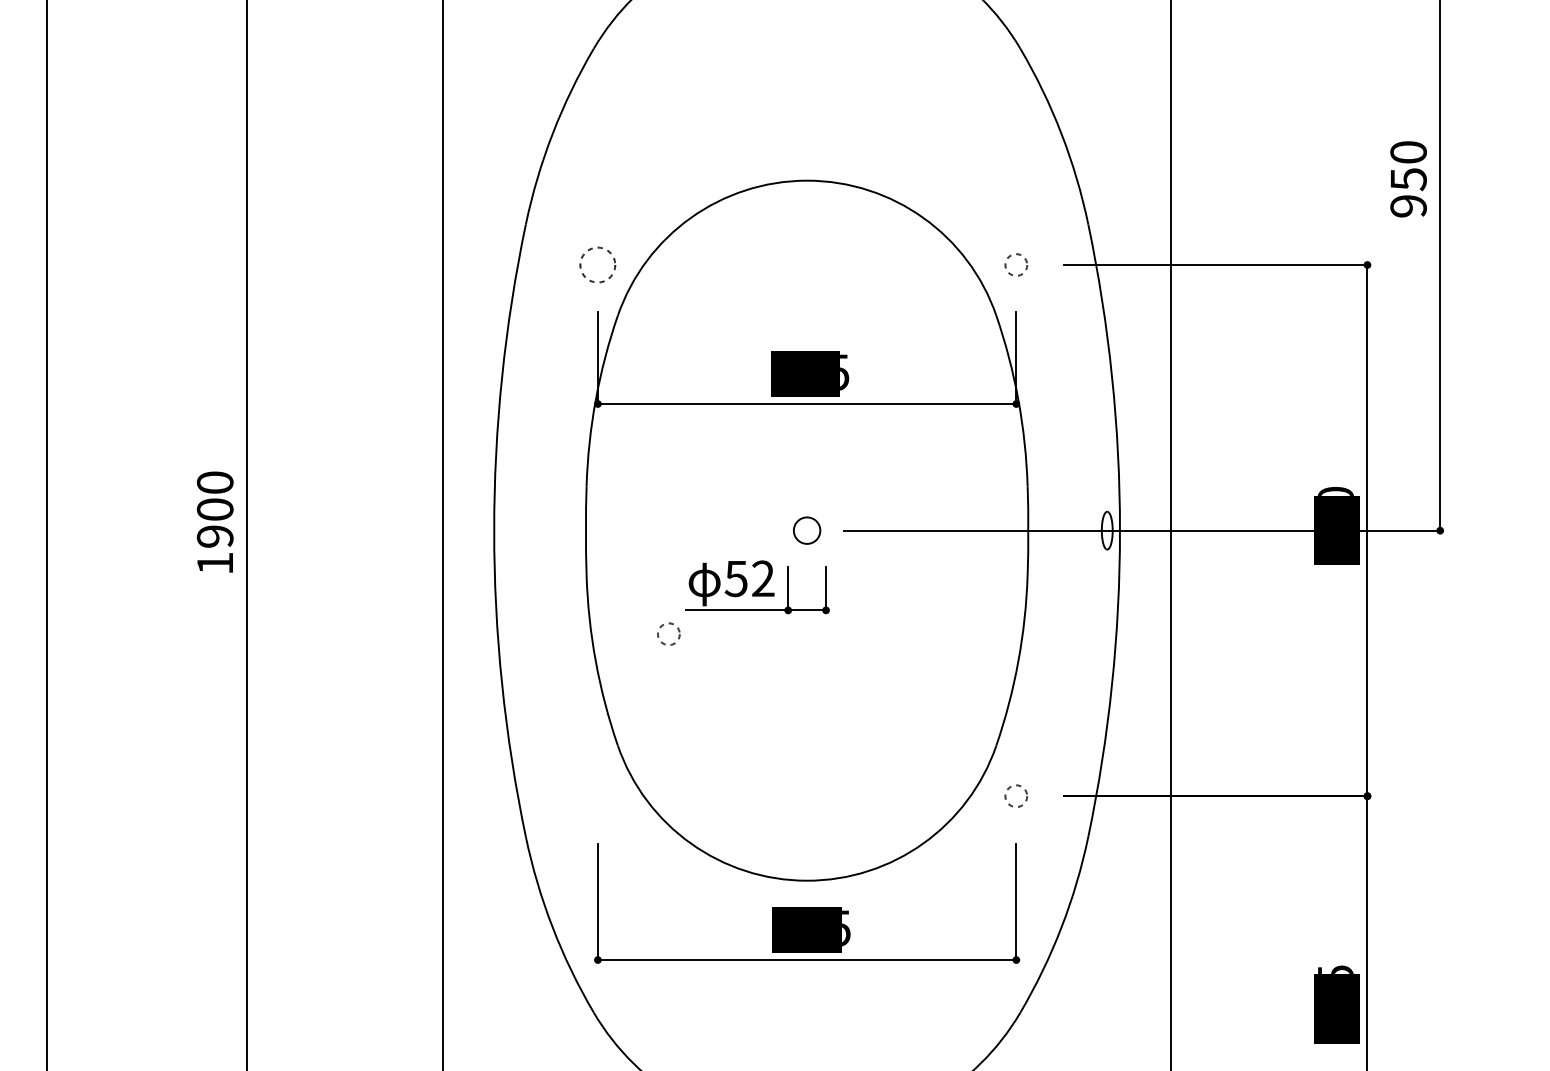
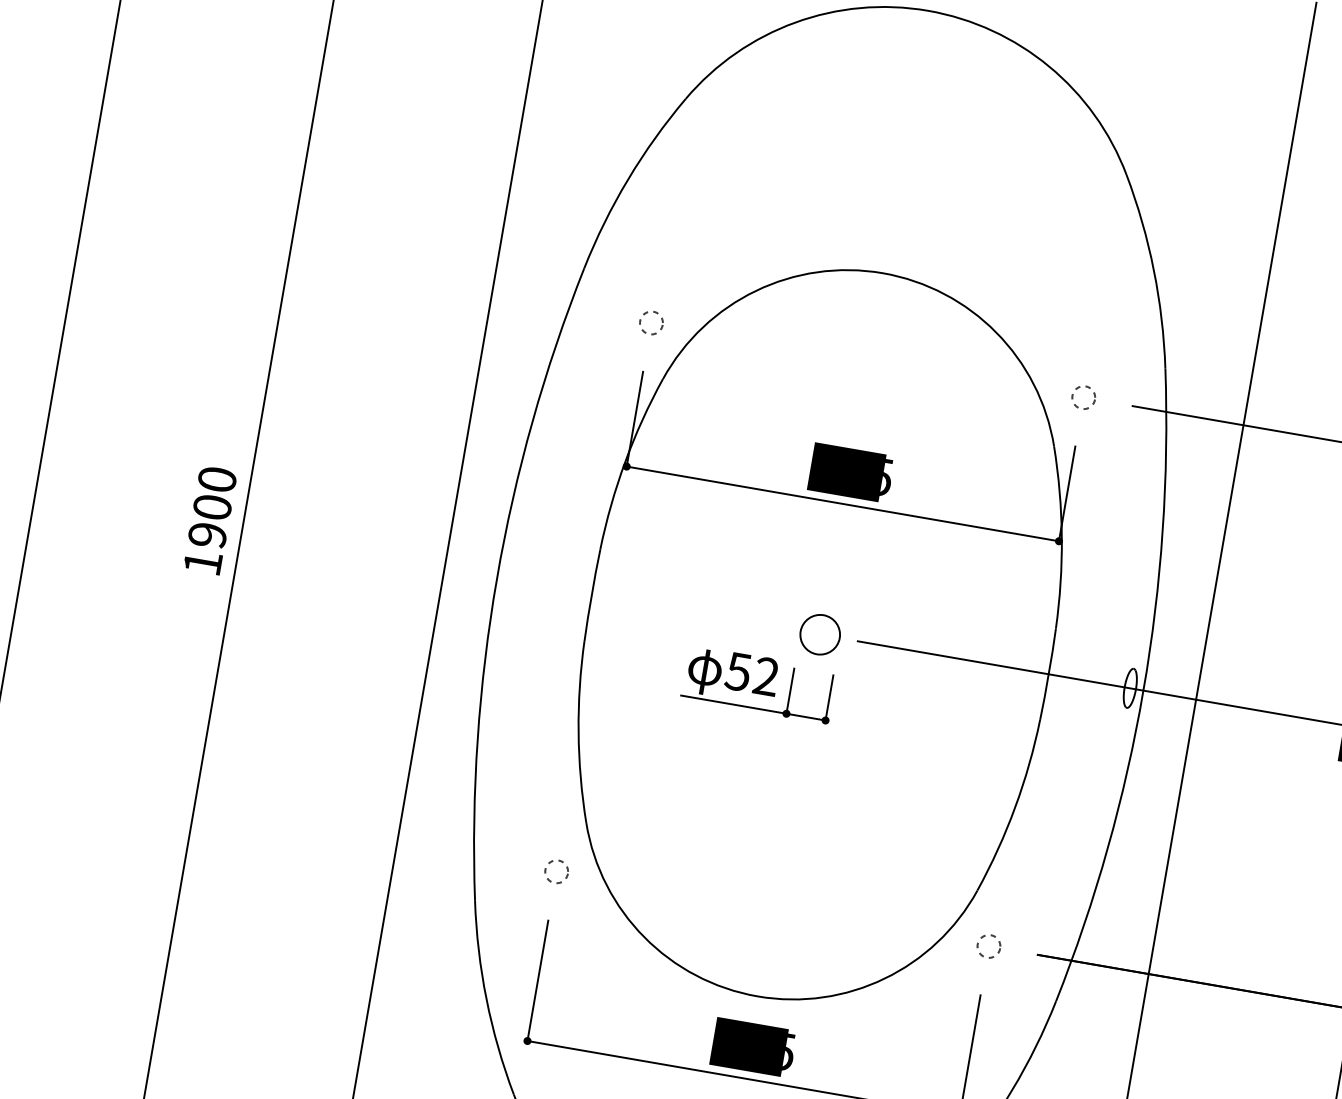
circle: (597, 264) -> (651, 322), size x0.62
circle: (807, 530) -> (820, 634), size x1.43
circle: (668, 633) -> (556, 870), moved

